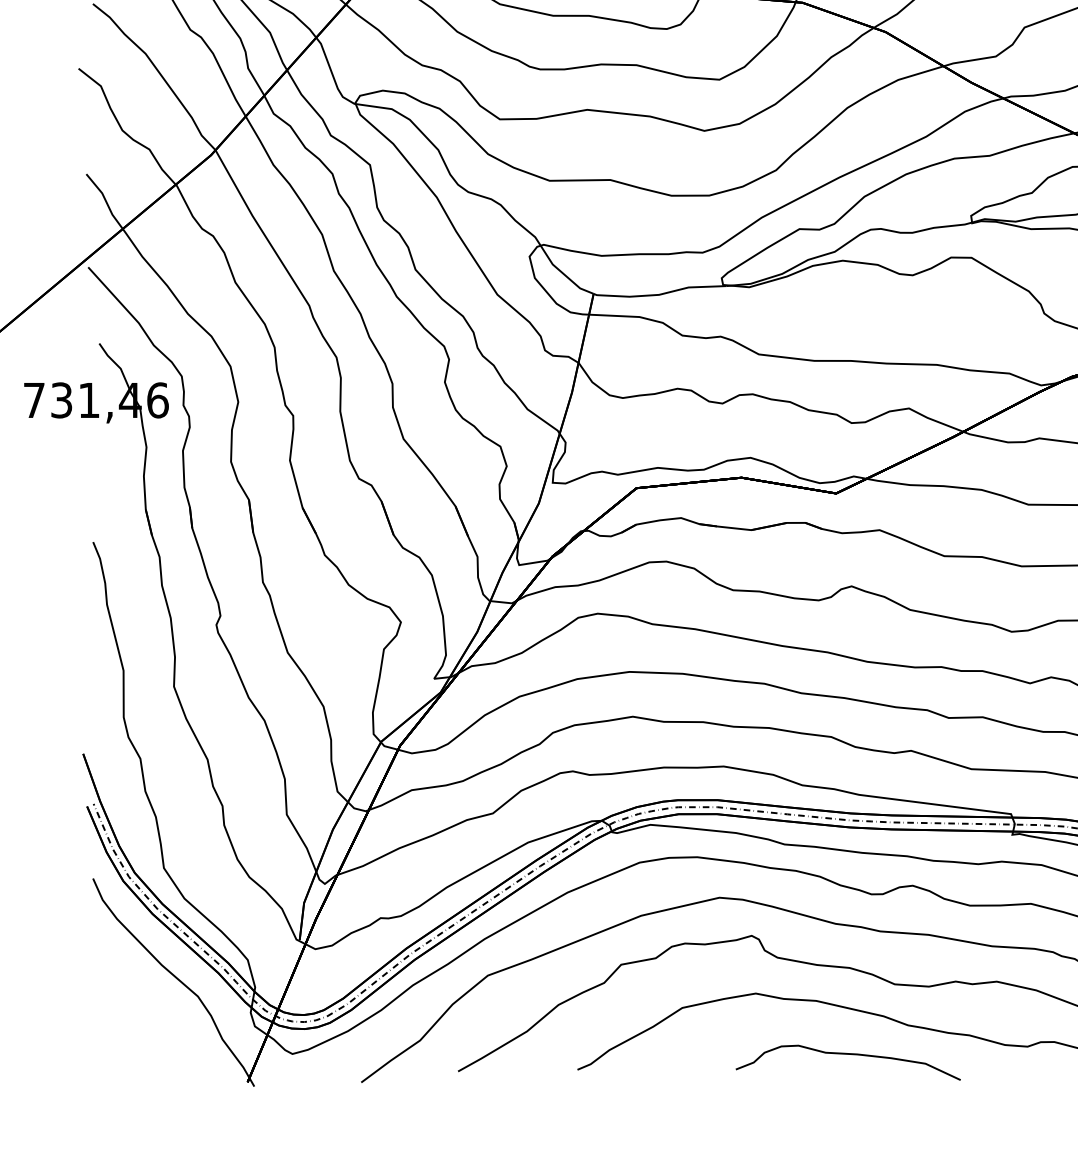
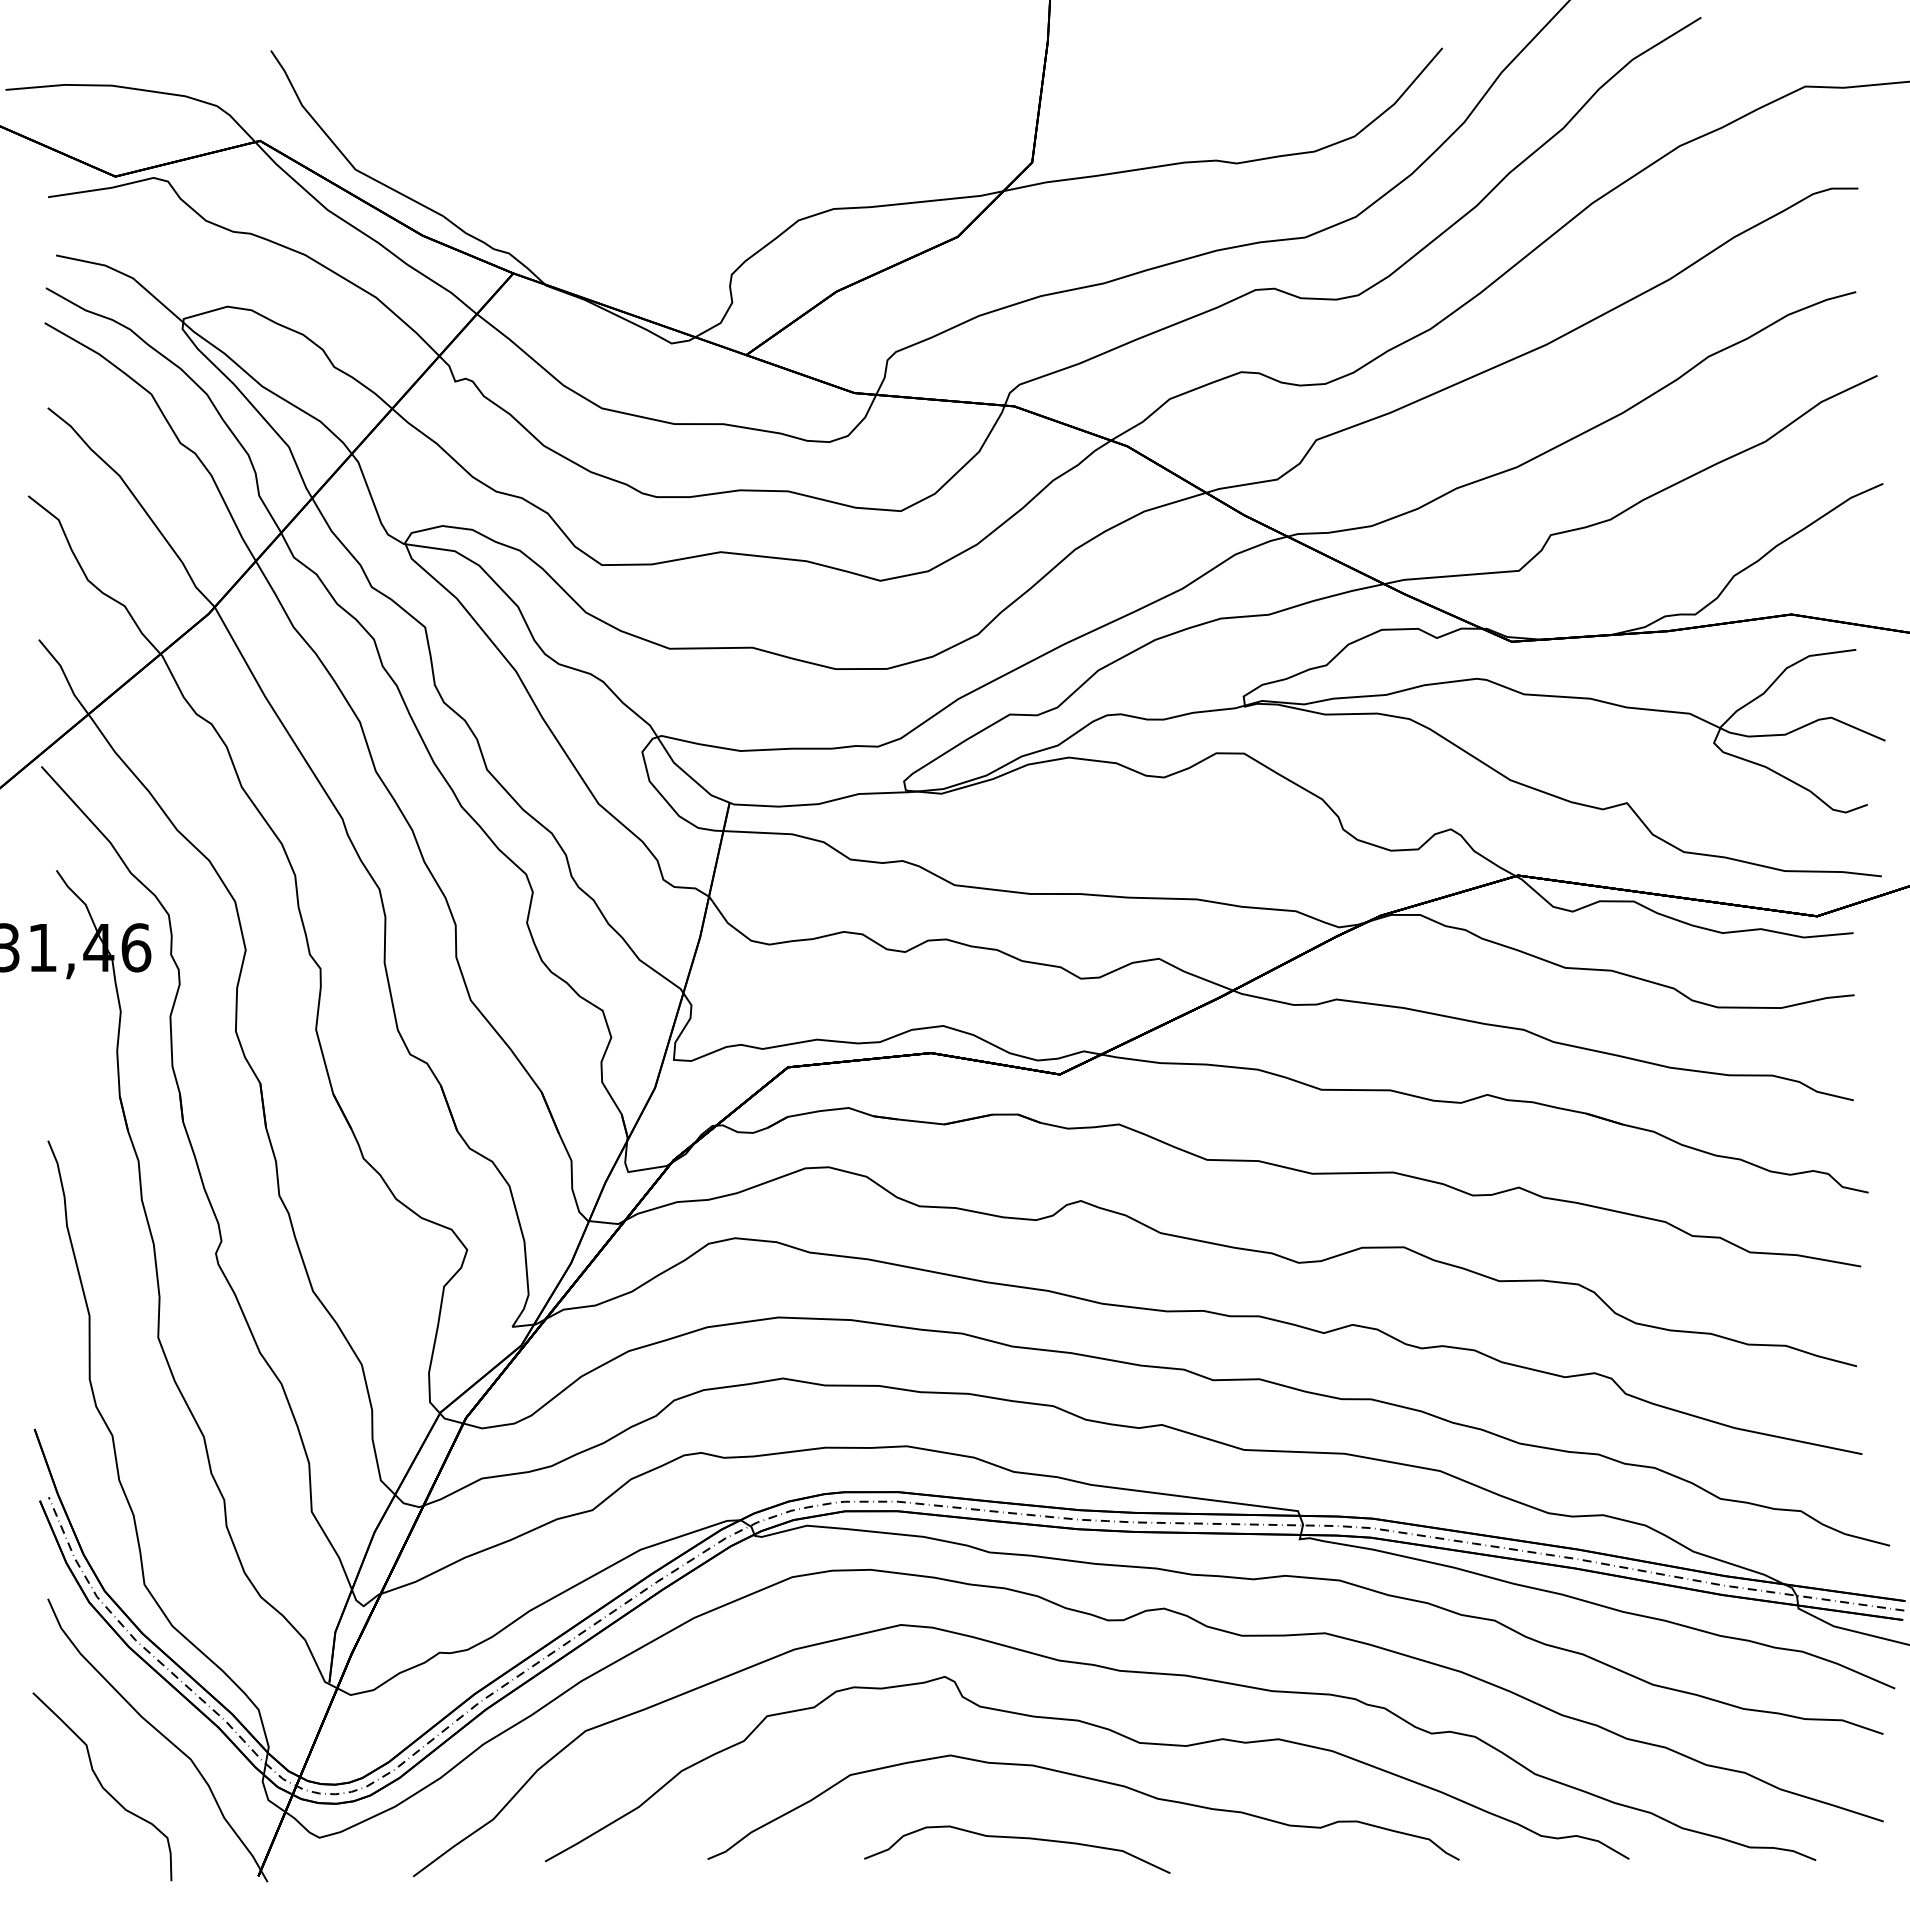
curve: (133, 1016) -> (102, 1786), added
curve: (848, 1054) -> (1017, 1838), moved

